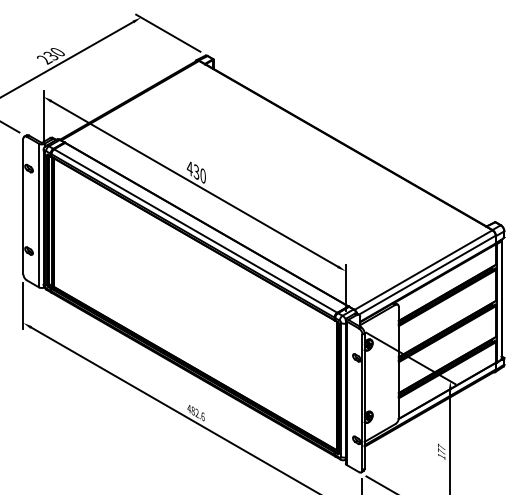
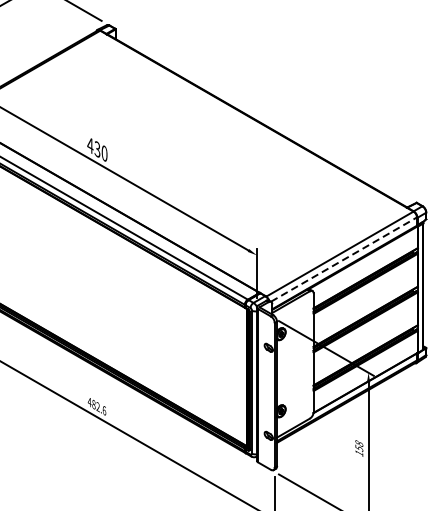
line: (427, 275) -> (344, 259), solid -> dashed
text: (441, 449) -> (359, 445), 177 -> 158

